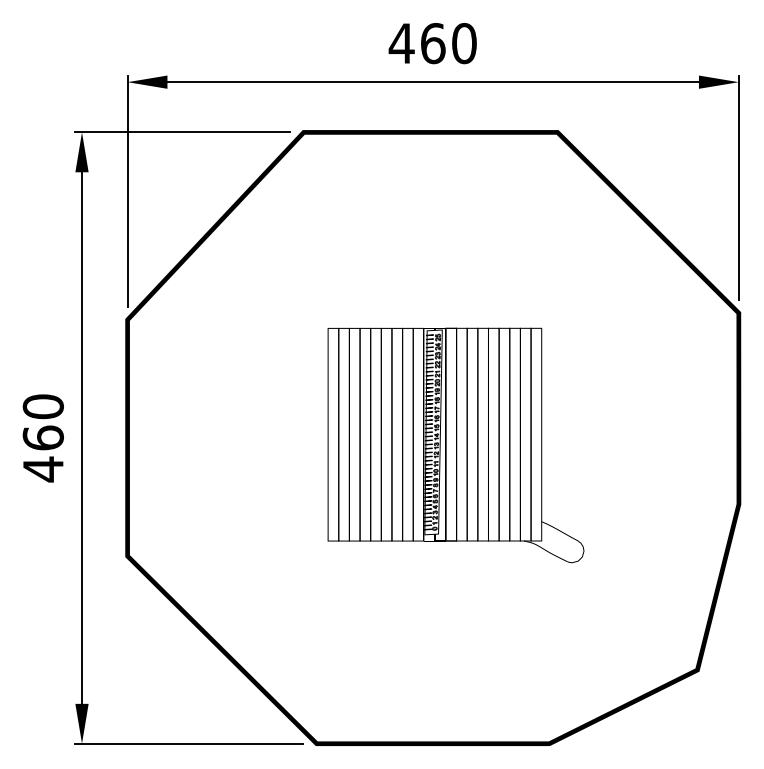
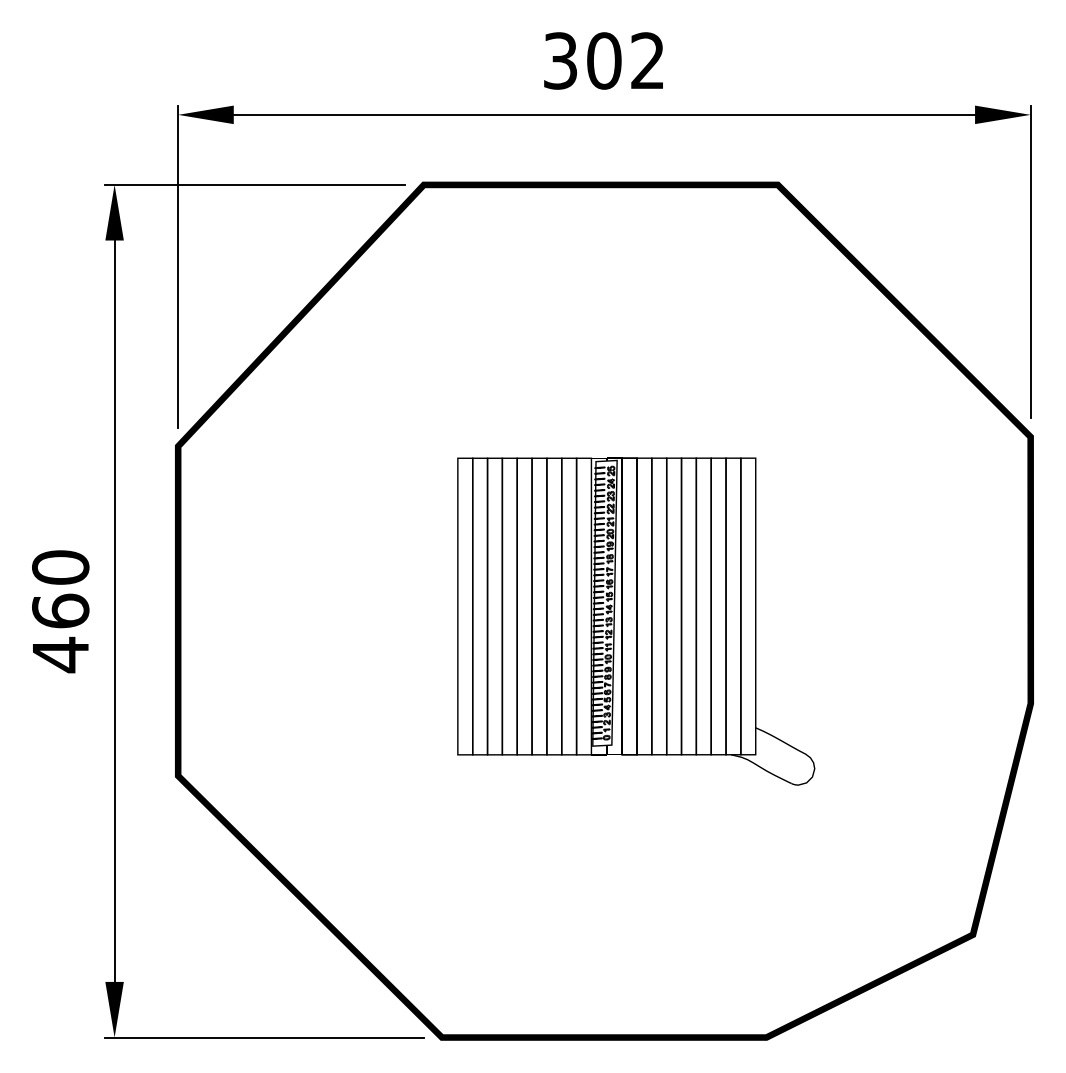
text: (432, 43) -> (603, 60), 460 -> 302

